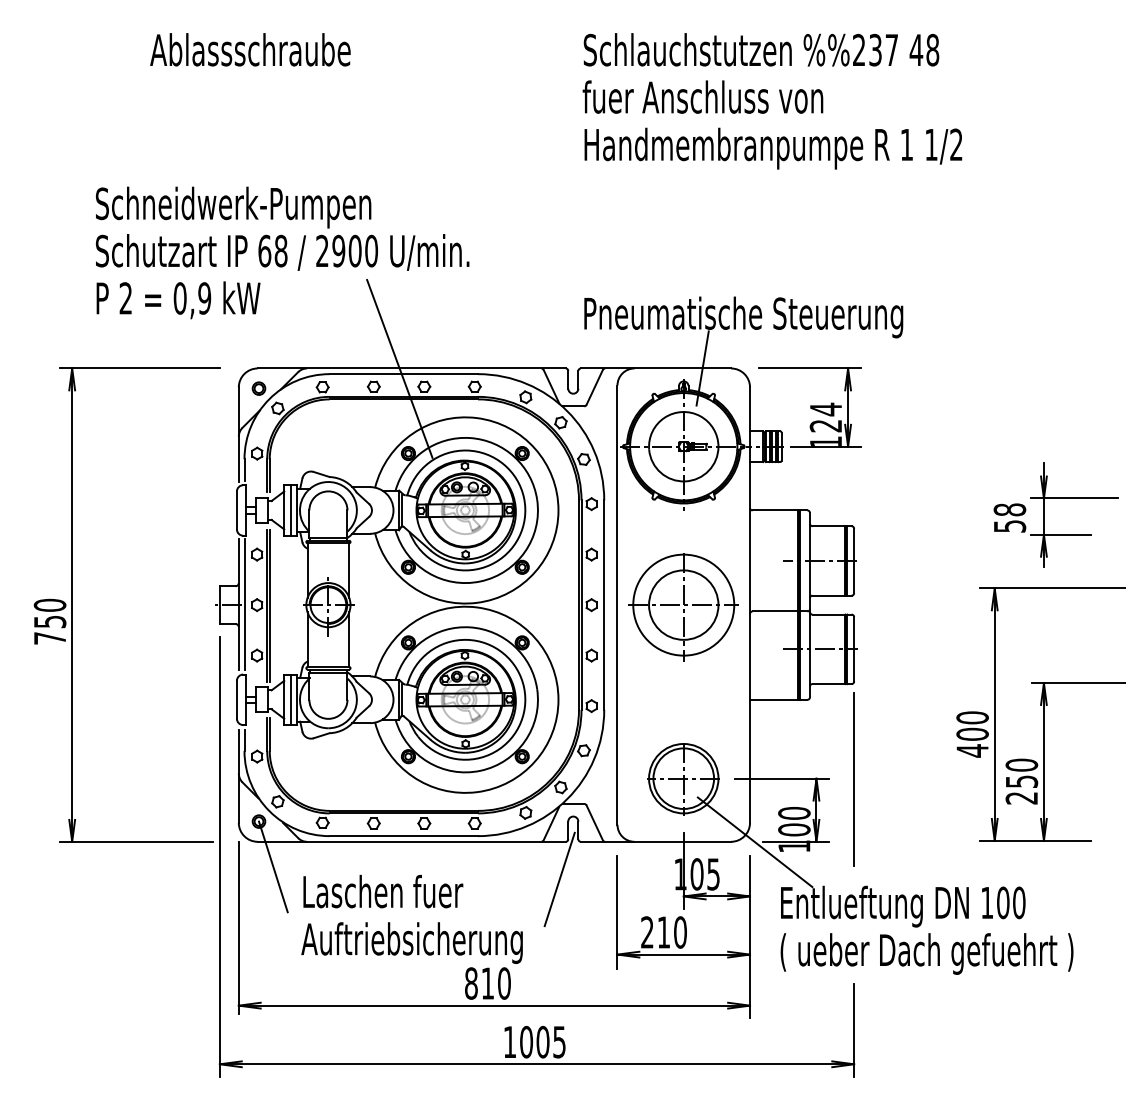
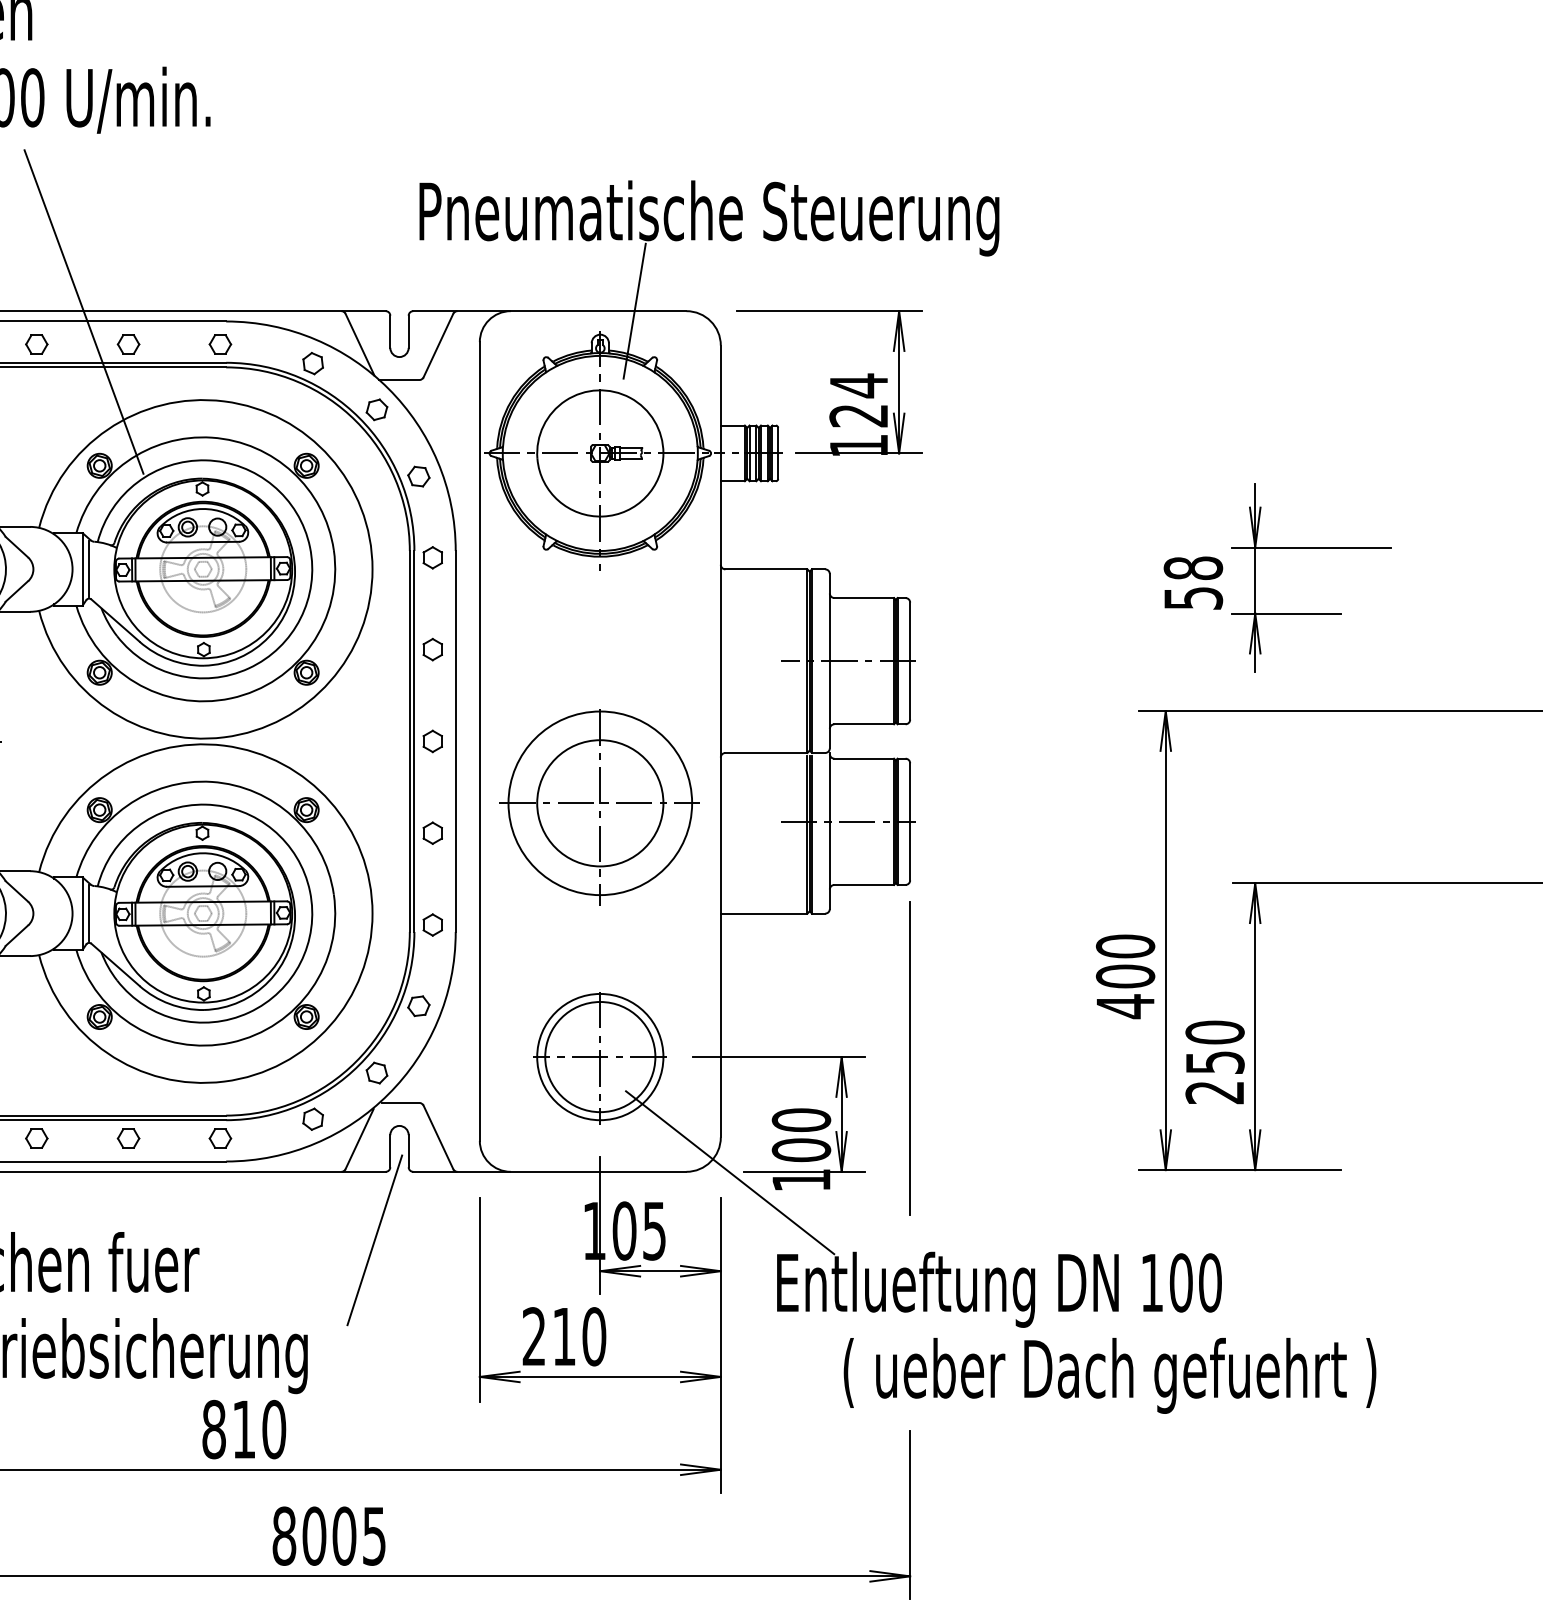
part: (683, 607) -> (599, 807), moved
text: (926, 953) -> (1108, 1374), moved
text: (509, 1041) -> (283, 1534), 1005 -> 8005

